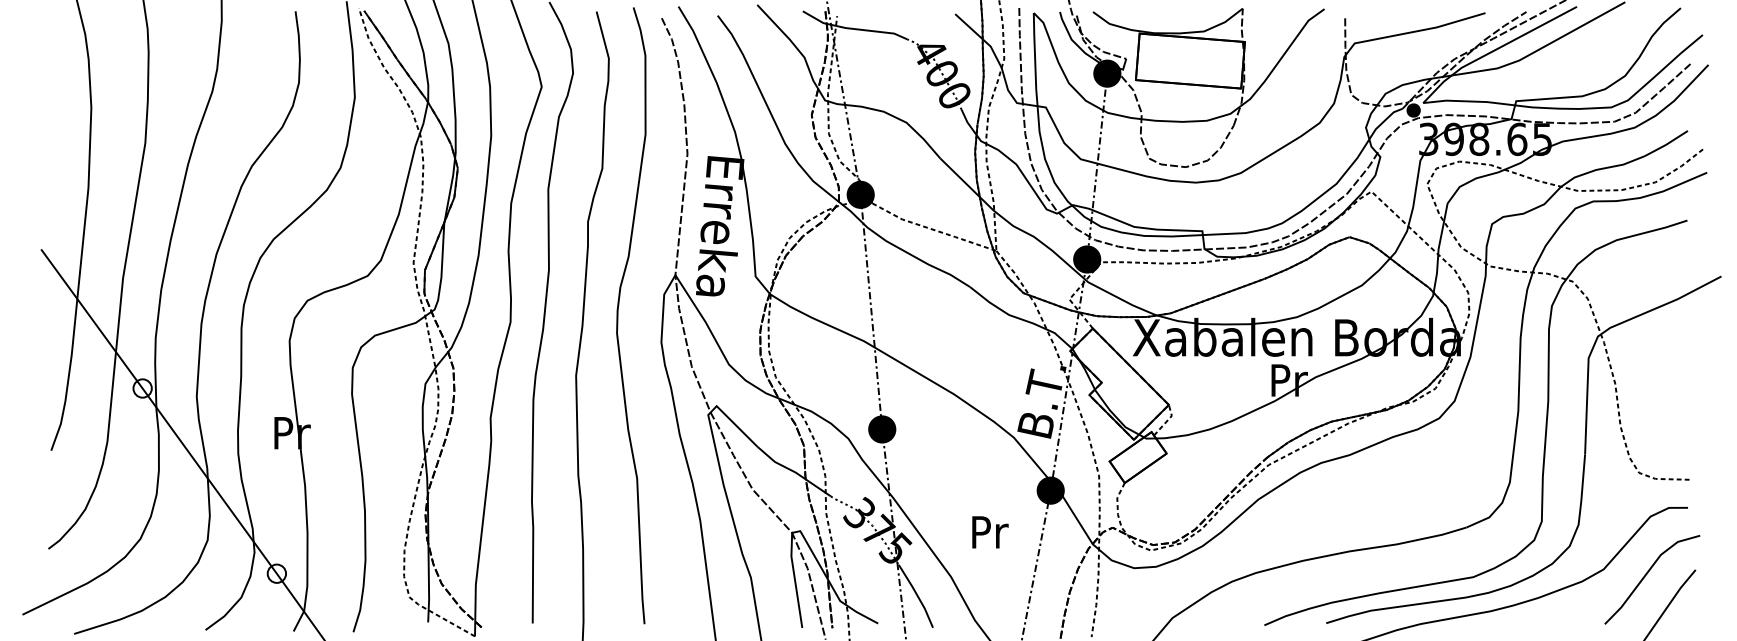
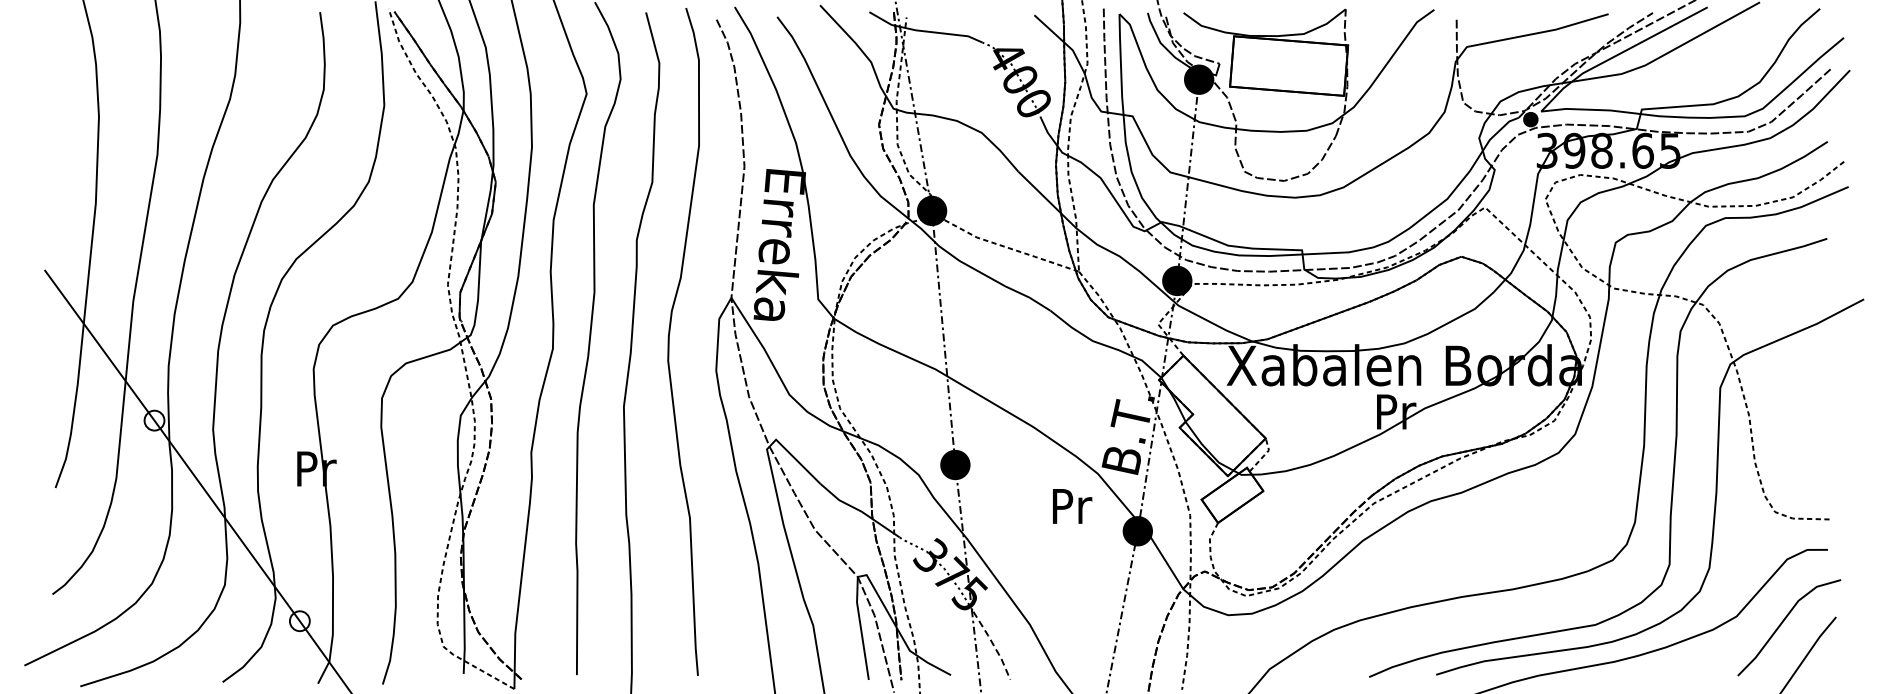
text: (990, 532) -> (1072, 506), moved
line: (917, 596) -> (993, 645), solid -> dashed

